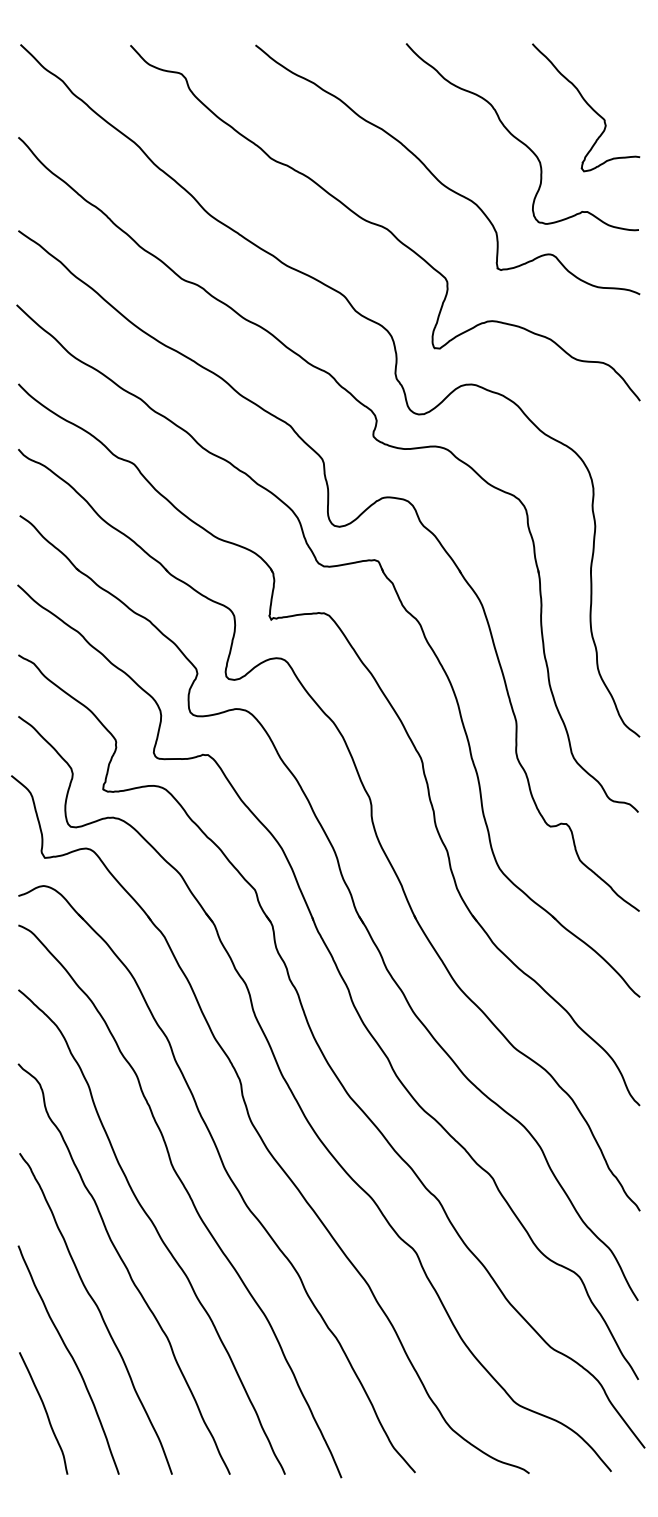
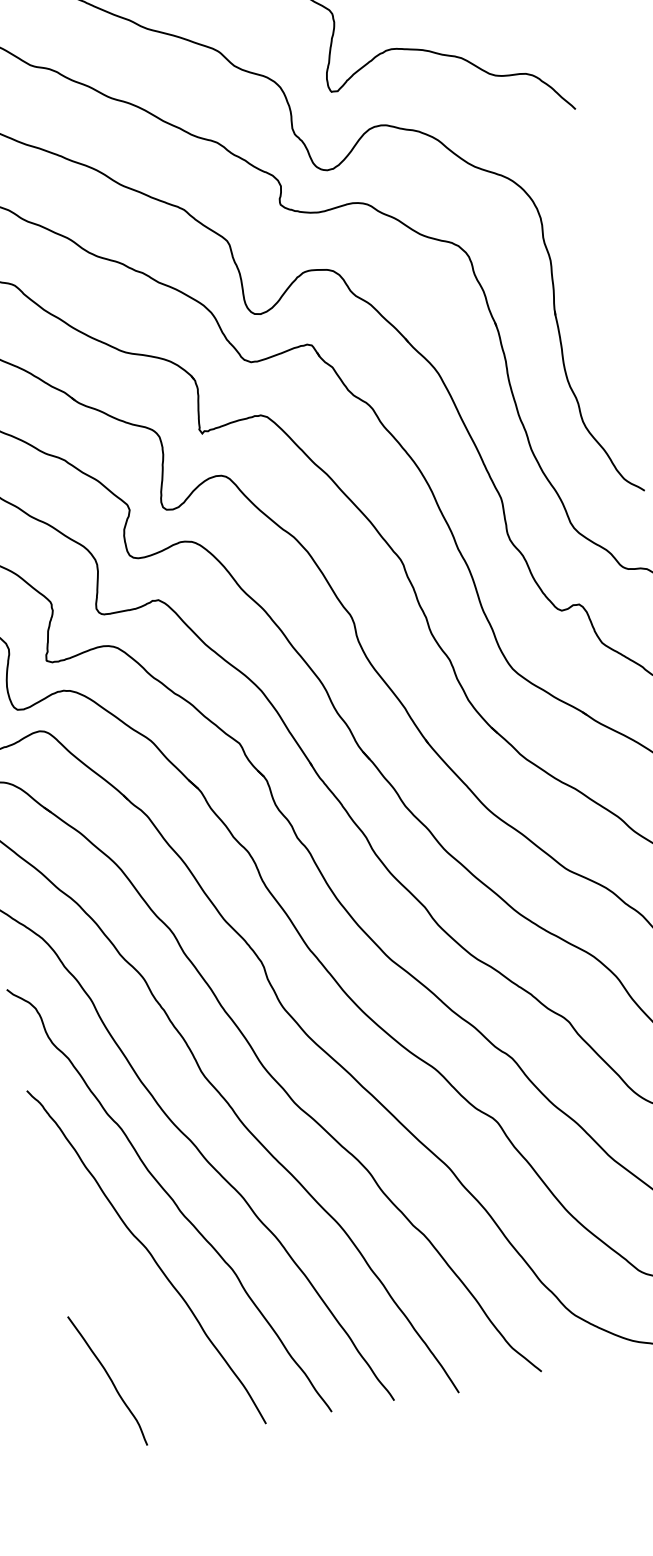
curve: (71, 1358) -> (127, 1312), removed

